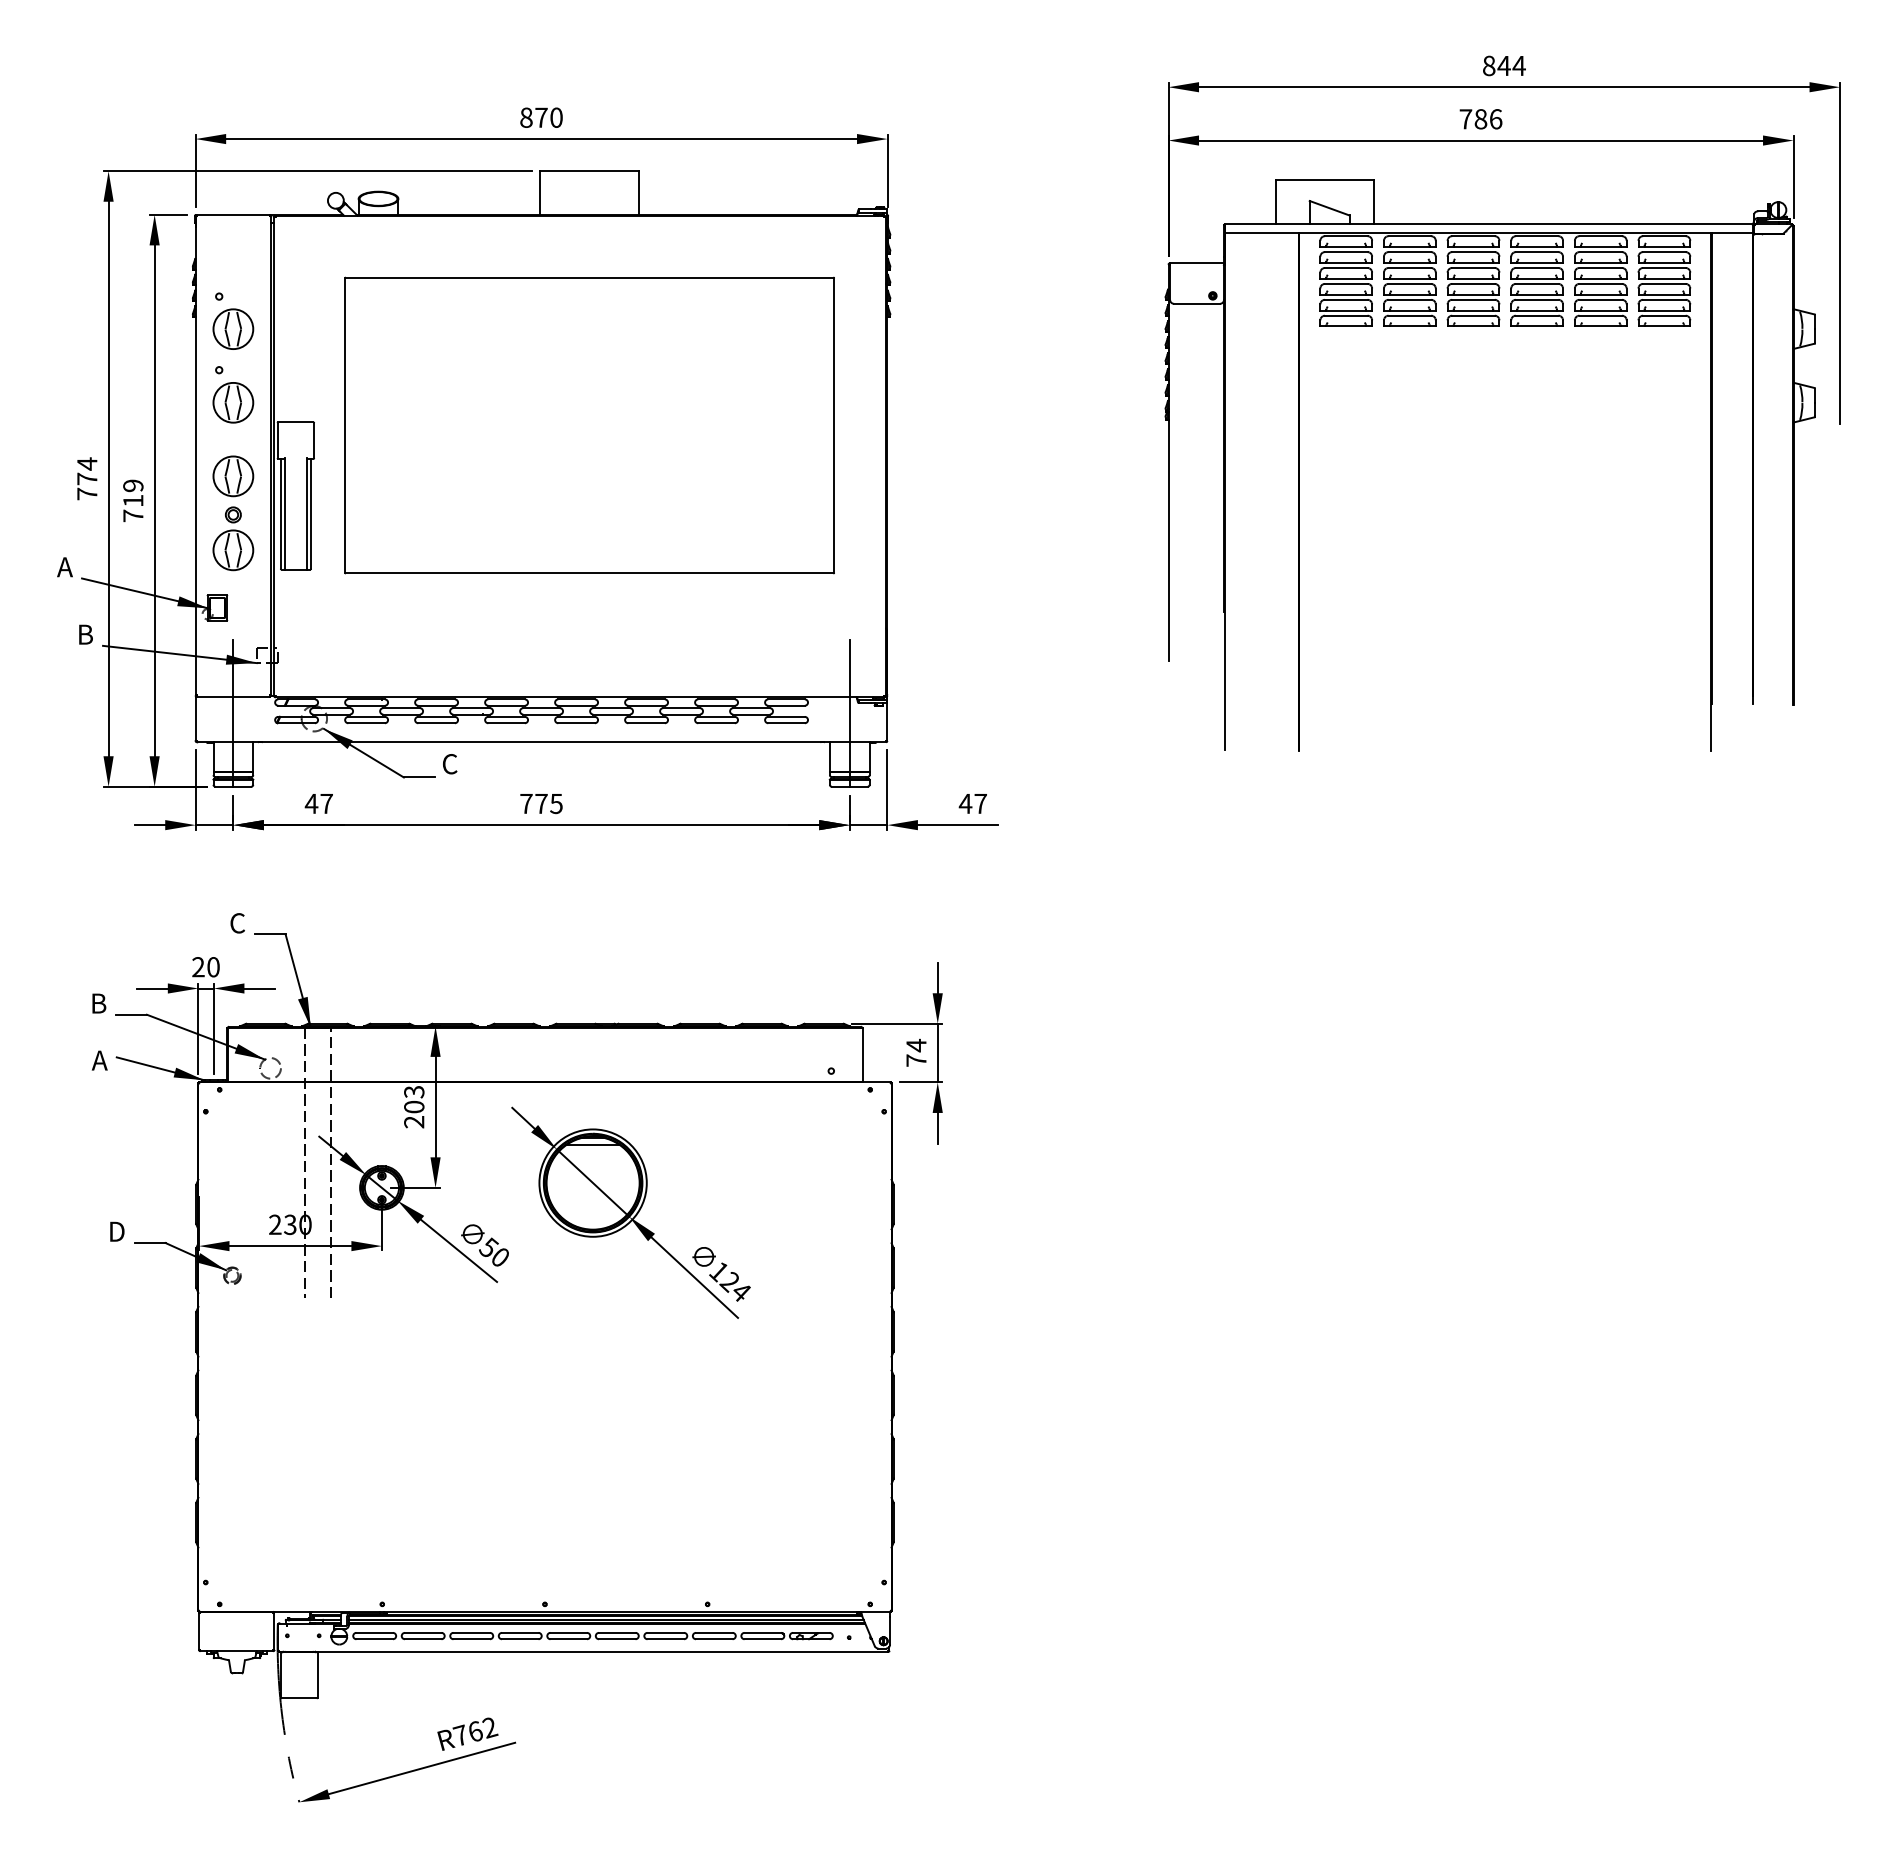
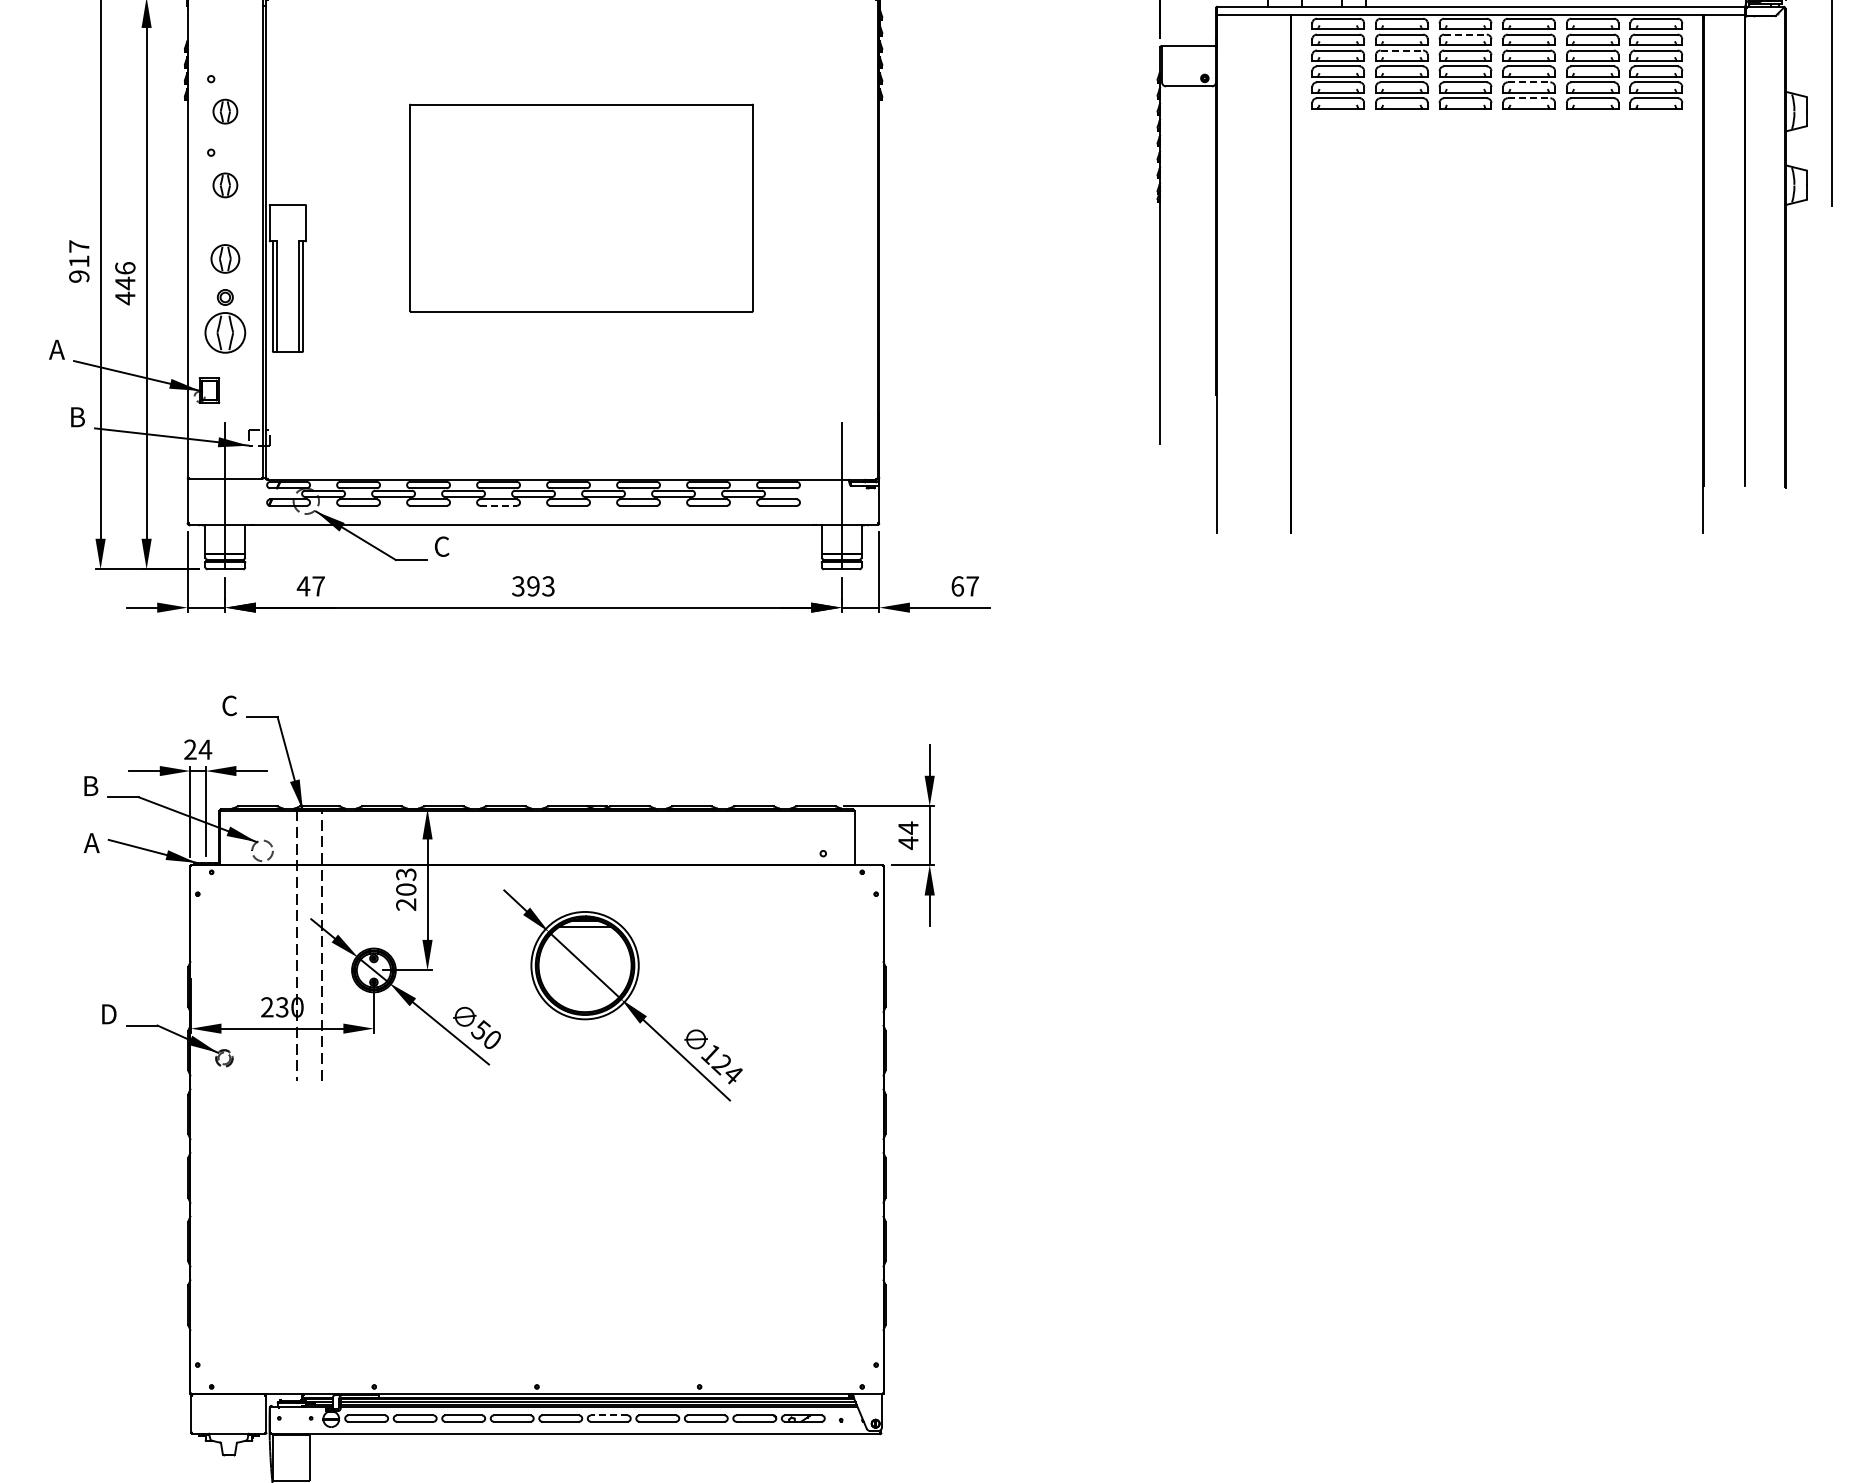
line: (1474, 252) -> (1466, 35), solid -> dashed
line: (1410, 268) -> (1402, 51), solid -> dashed
line: (1537, 299) -> (1529, 82), solid -> dashed
line: (1537, 315) -> (1529, 98), solid -> dashed
part: (233, 328) -> (225, 111), size x0.6
part: (233, 402) -> (225, 185), size x0.6
part: (589, 425) -> (581, 208), size x0.7
part: (233, 476) -> (225, 259), size x0.7
text: (87, 478) -> (79, 261), 774 -> 917
text: (133, 500) -> (125, 283), 719 -> 446
line: (507, 723) -> (499, 506), solid -> dashed
text: (541, 803) -> (533, 586), 775 -> 393
text: (965, 803) -> (957, 586), 47 -> 67
text: (213, 967) -> (205, 750), 20 -> 24
text: (916, 1060) -> (908, 843), 74 -> 44
line: (616, 1632) -> (608, 1415), solid -> dashed

